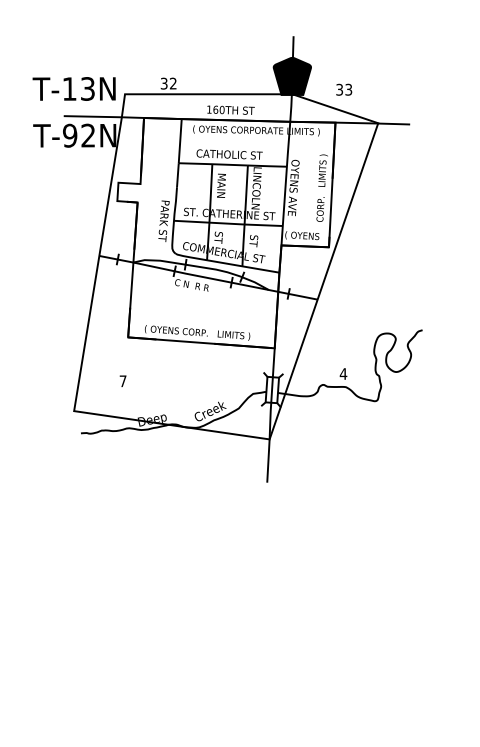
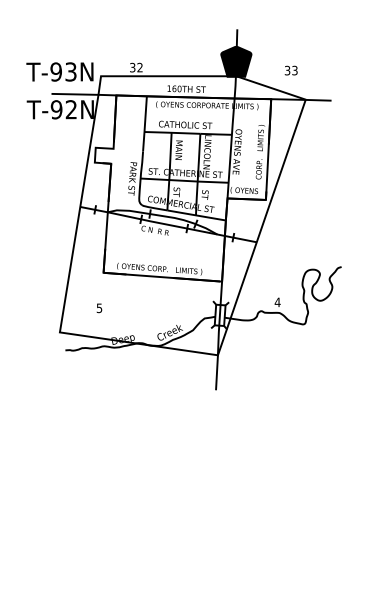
text: (68, 88) -> (55, 71), T-13N -> T-93N
text: (343, 89) -> (290, 70), moved
text: (123, 381) -> (99, 308), 7 -> 5

